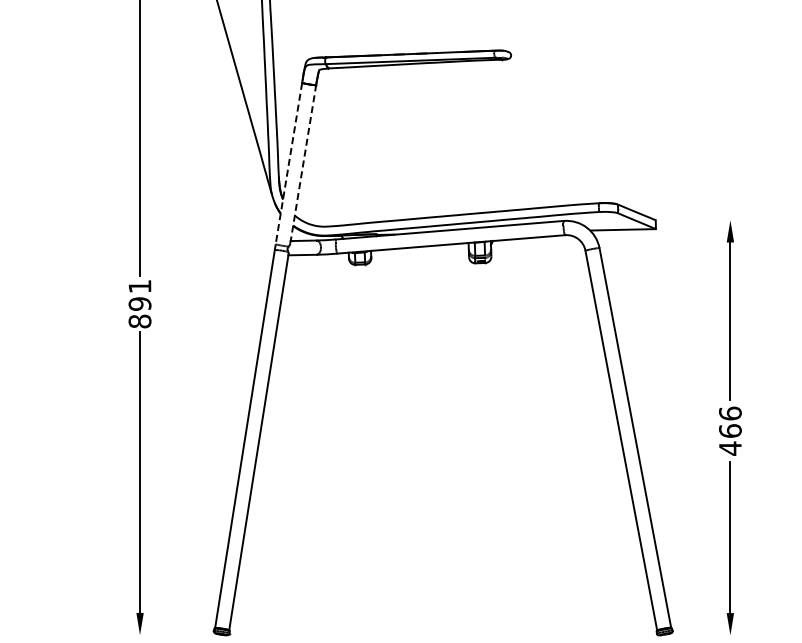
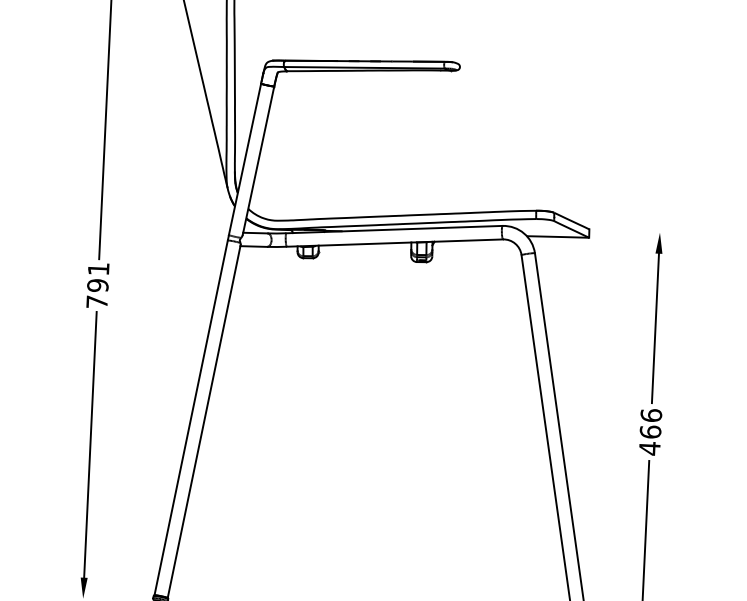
line: (288, 163) -> (244, 159), dashed -> solid
line: (303, 163) -> (258, 159), dashed -> solid
text: (139, 321) -> (96, 302), 891 -> 791

